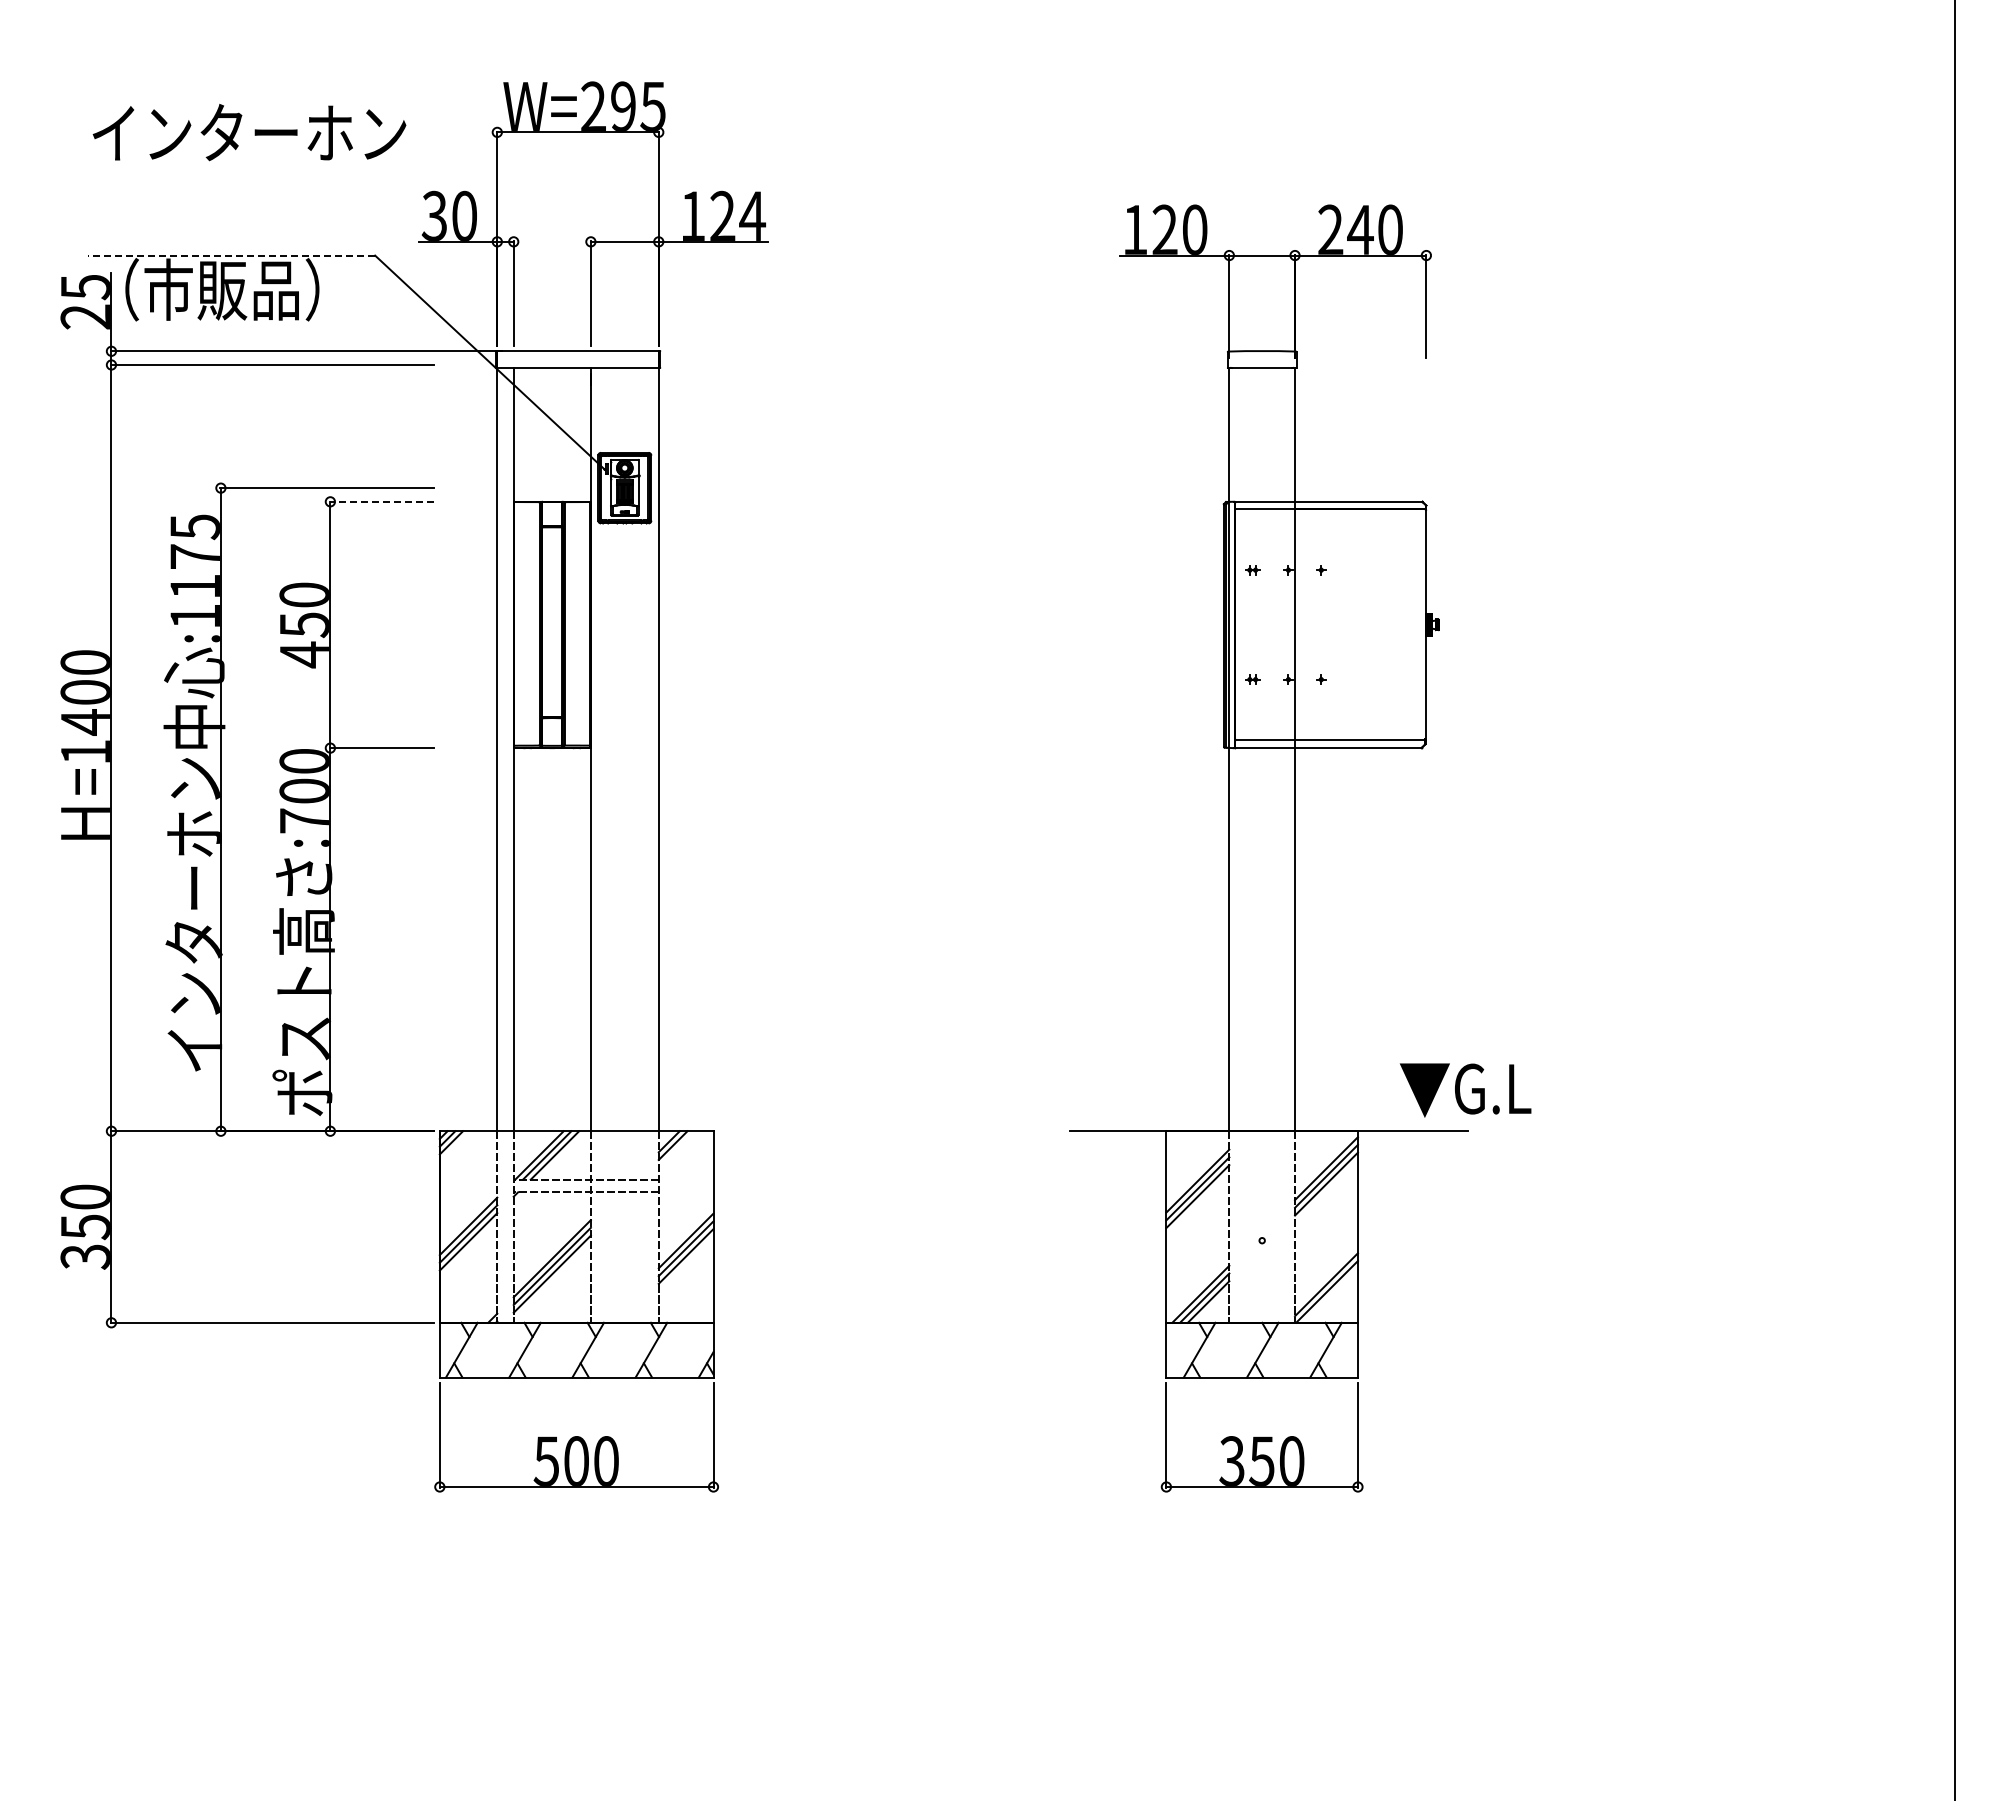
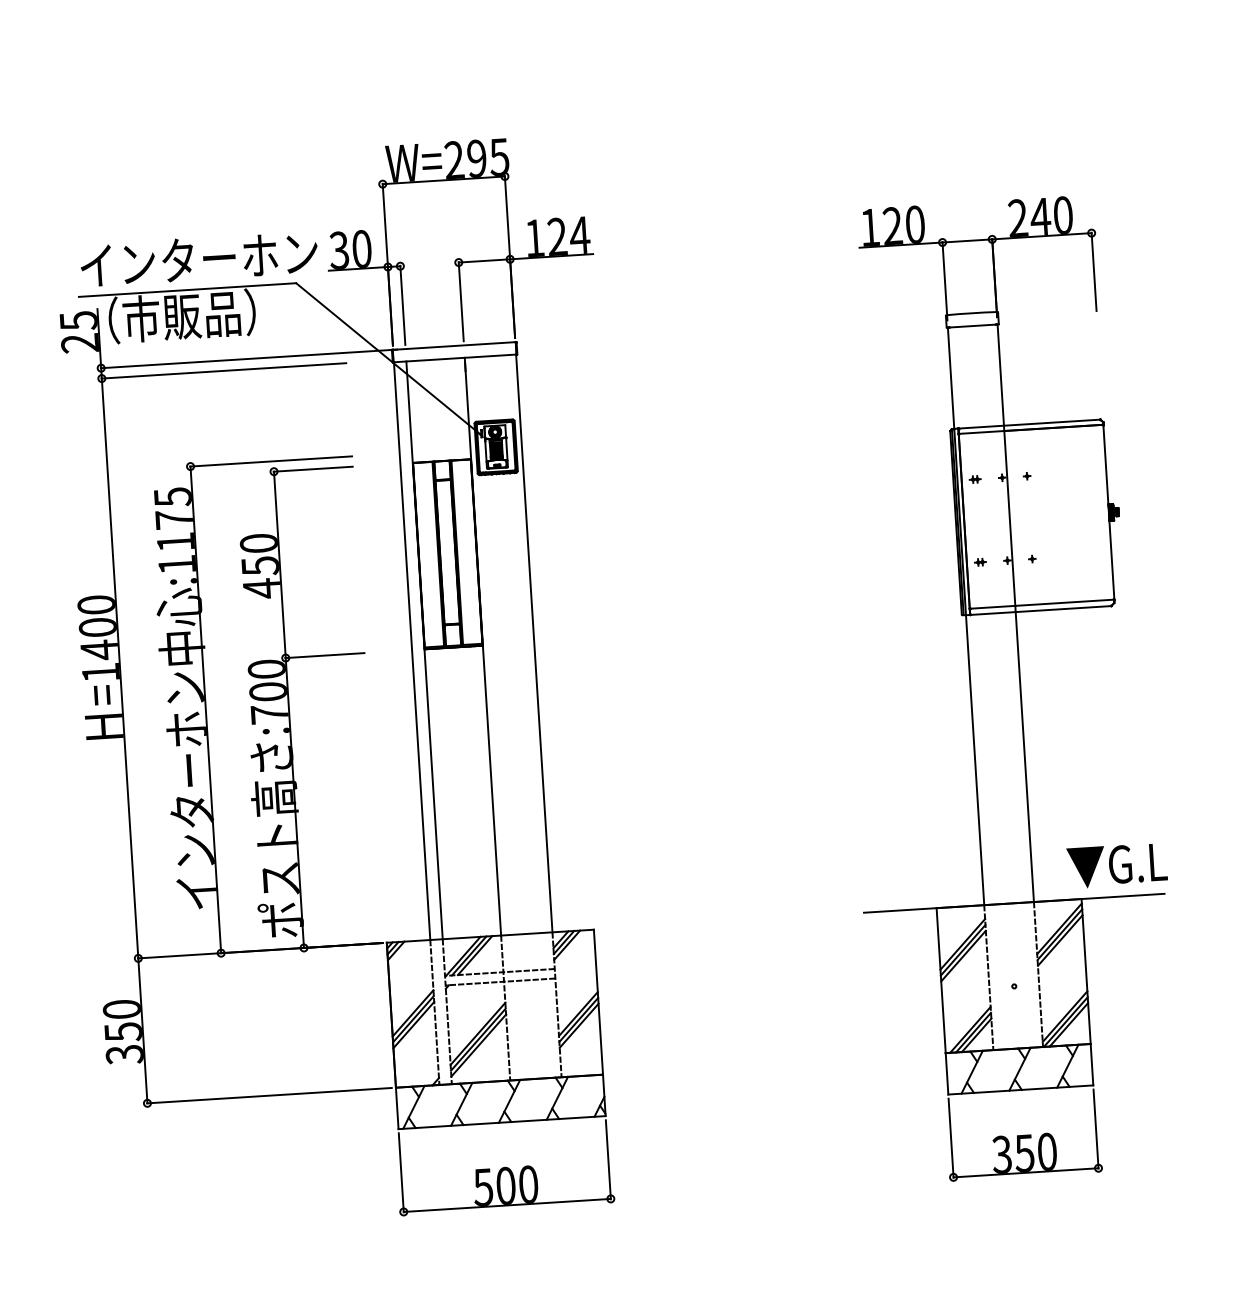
text: (249, 132) -> (199, 258), moved
line: (231, 255) -> (187, 289), dashed -> solid
line: (381, 501) -> (312, 469), dashed -> solid
text: (1465, 1090) -> (1117, 865), moved
line: (676, 1149) -> (566, 945), added
line: (1330, 1295) -> (1068, 1024), added

